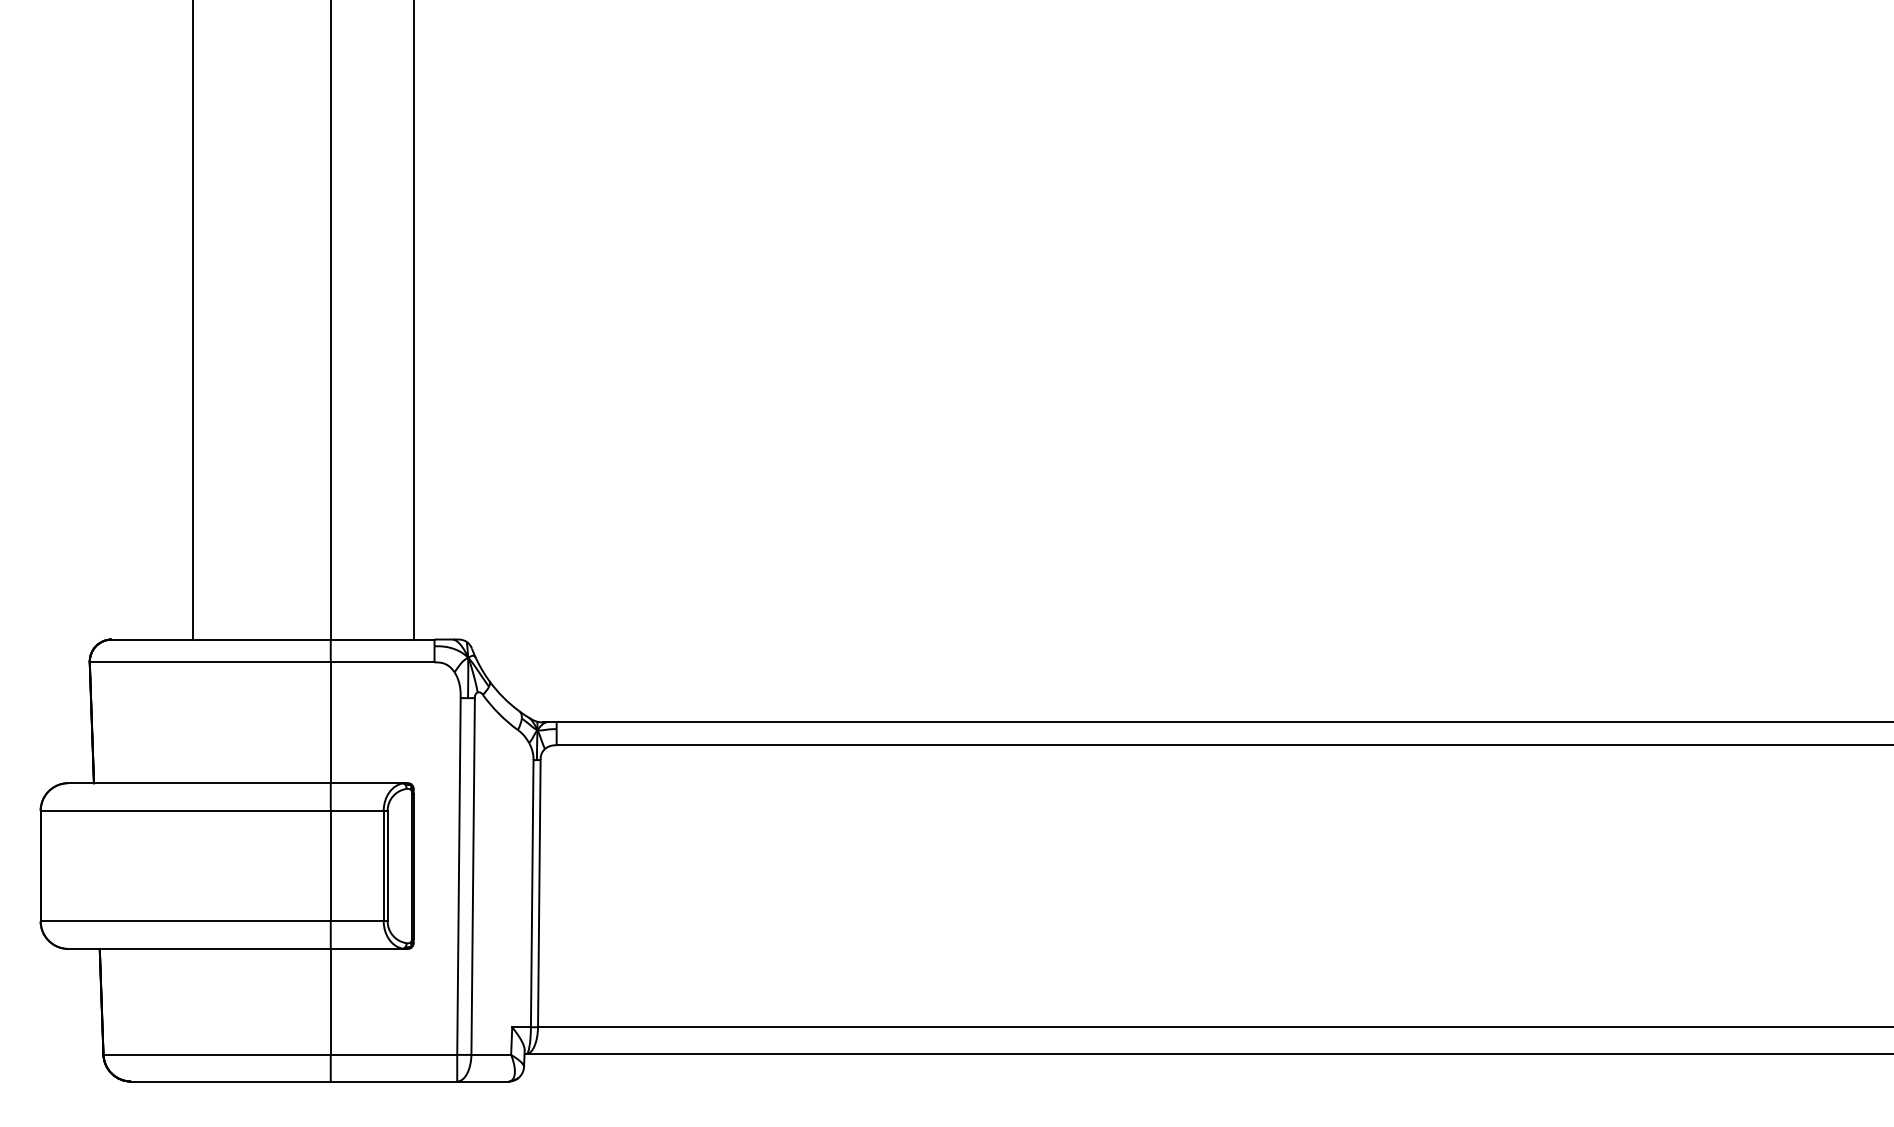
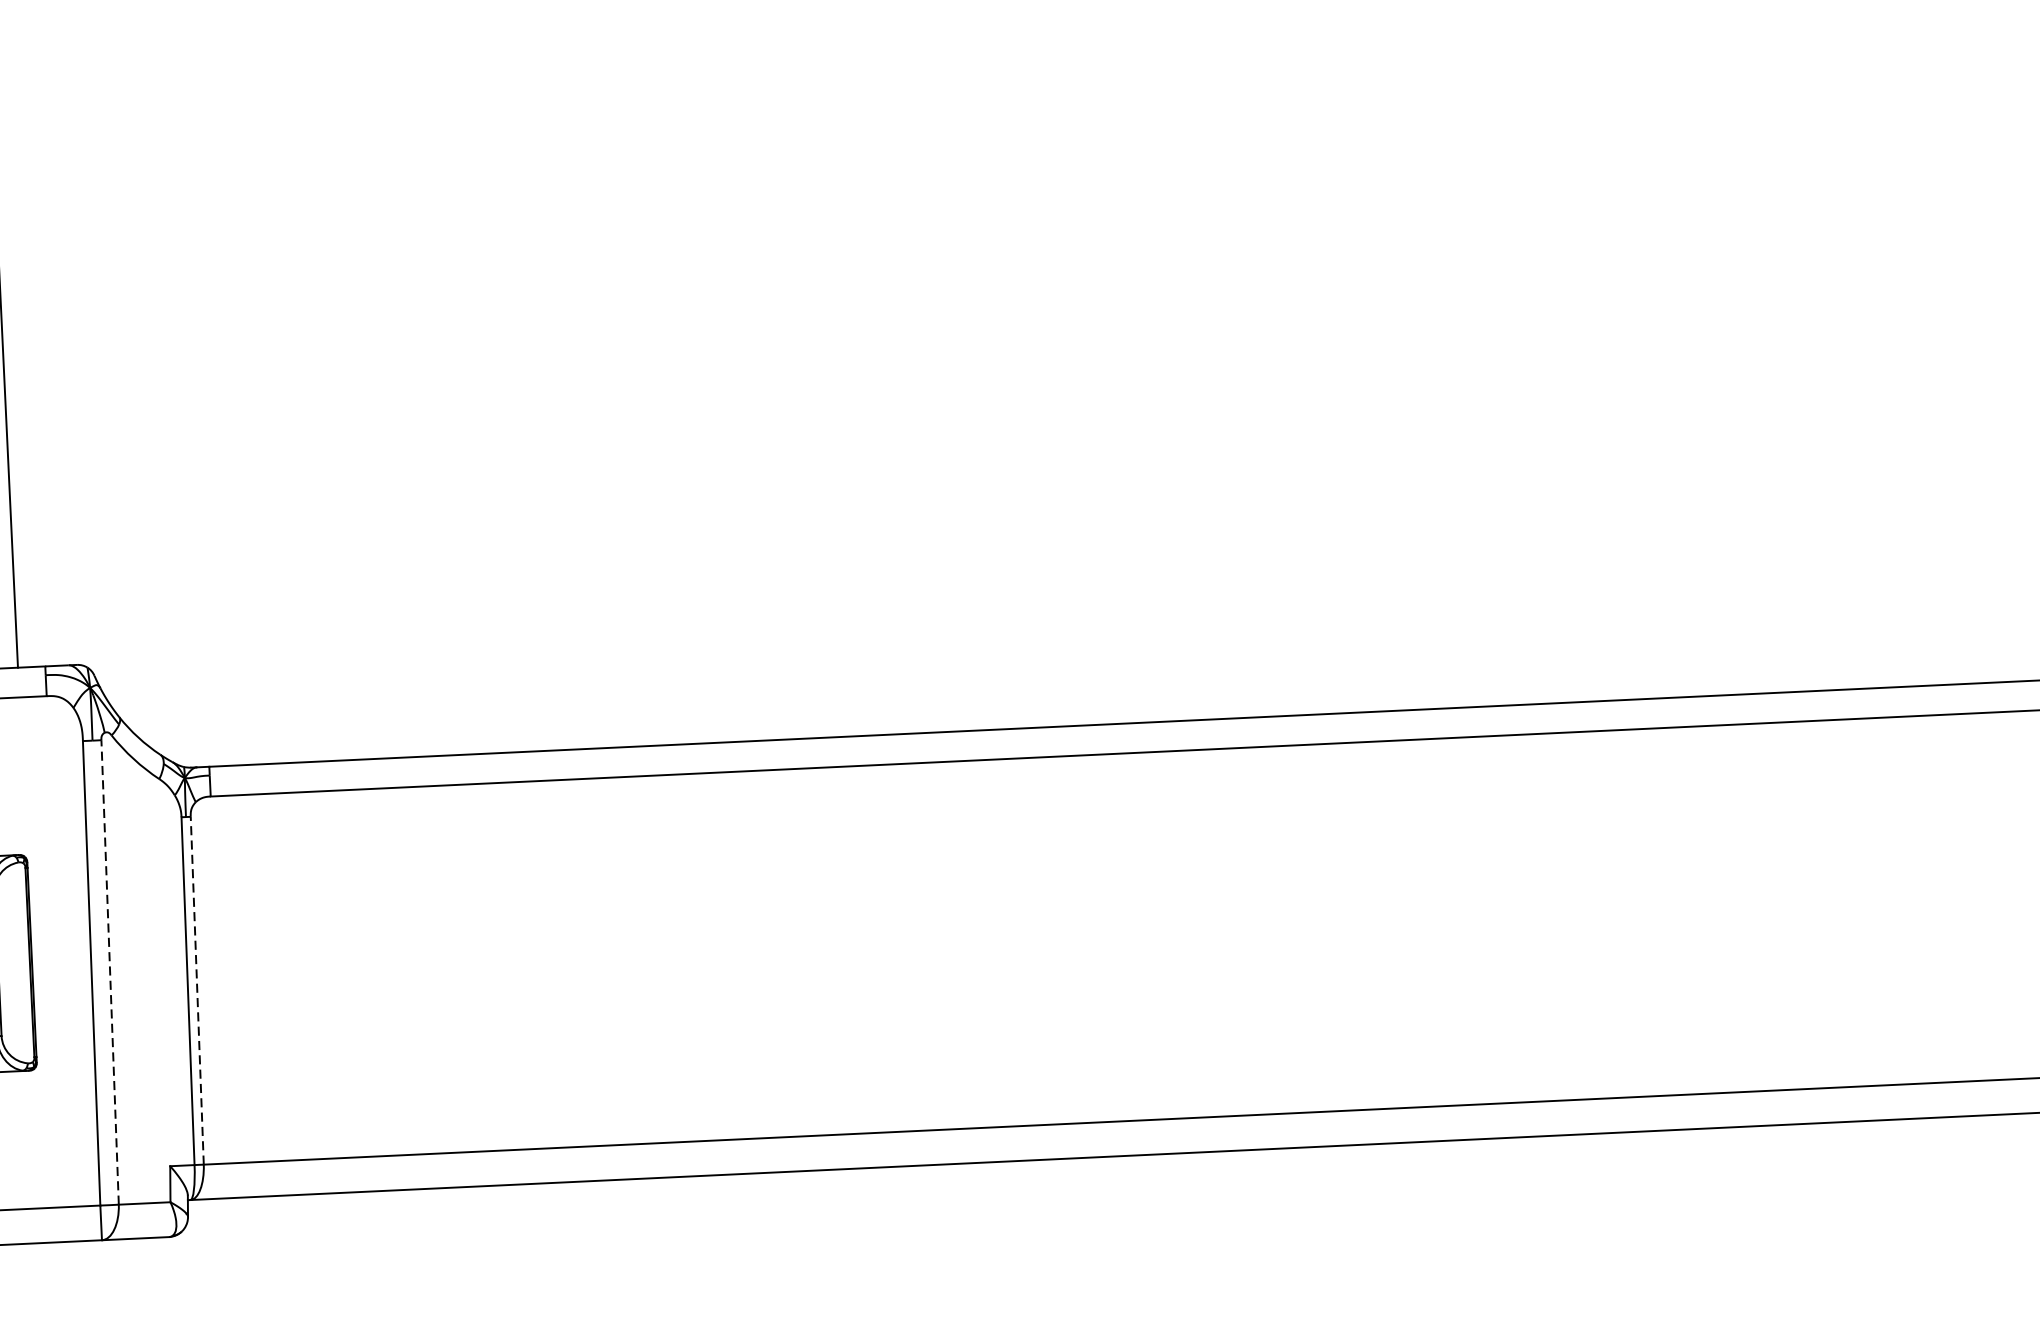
line: (473, 876) -> (110, 972), solid -> dashed
line: (539, 893) -> (197, 990), solid -> dashed

